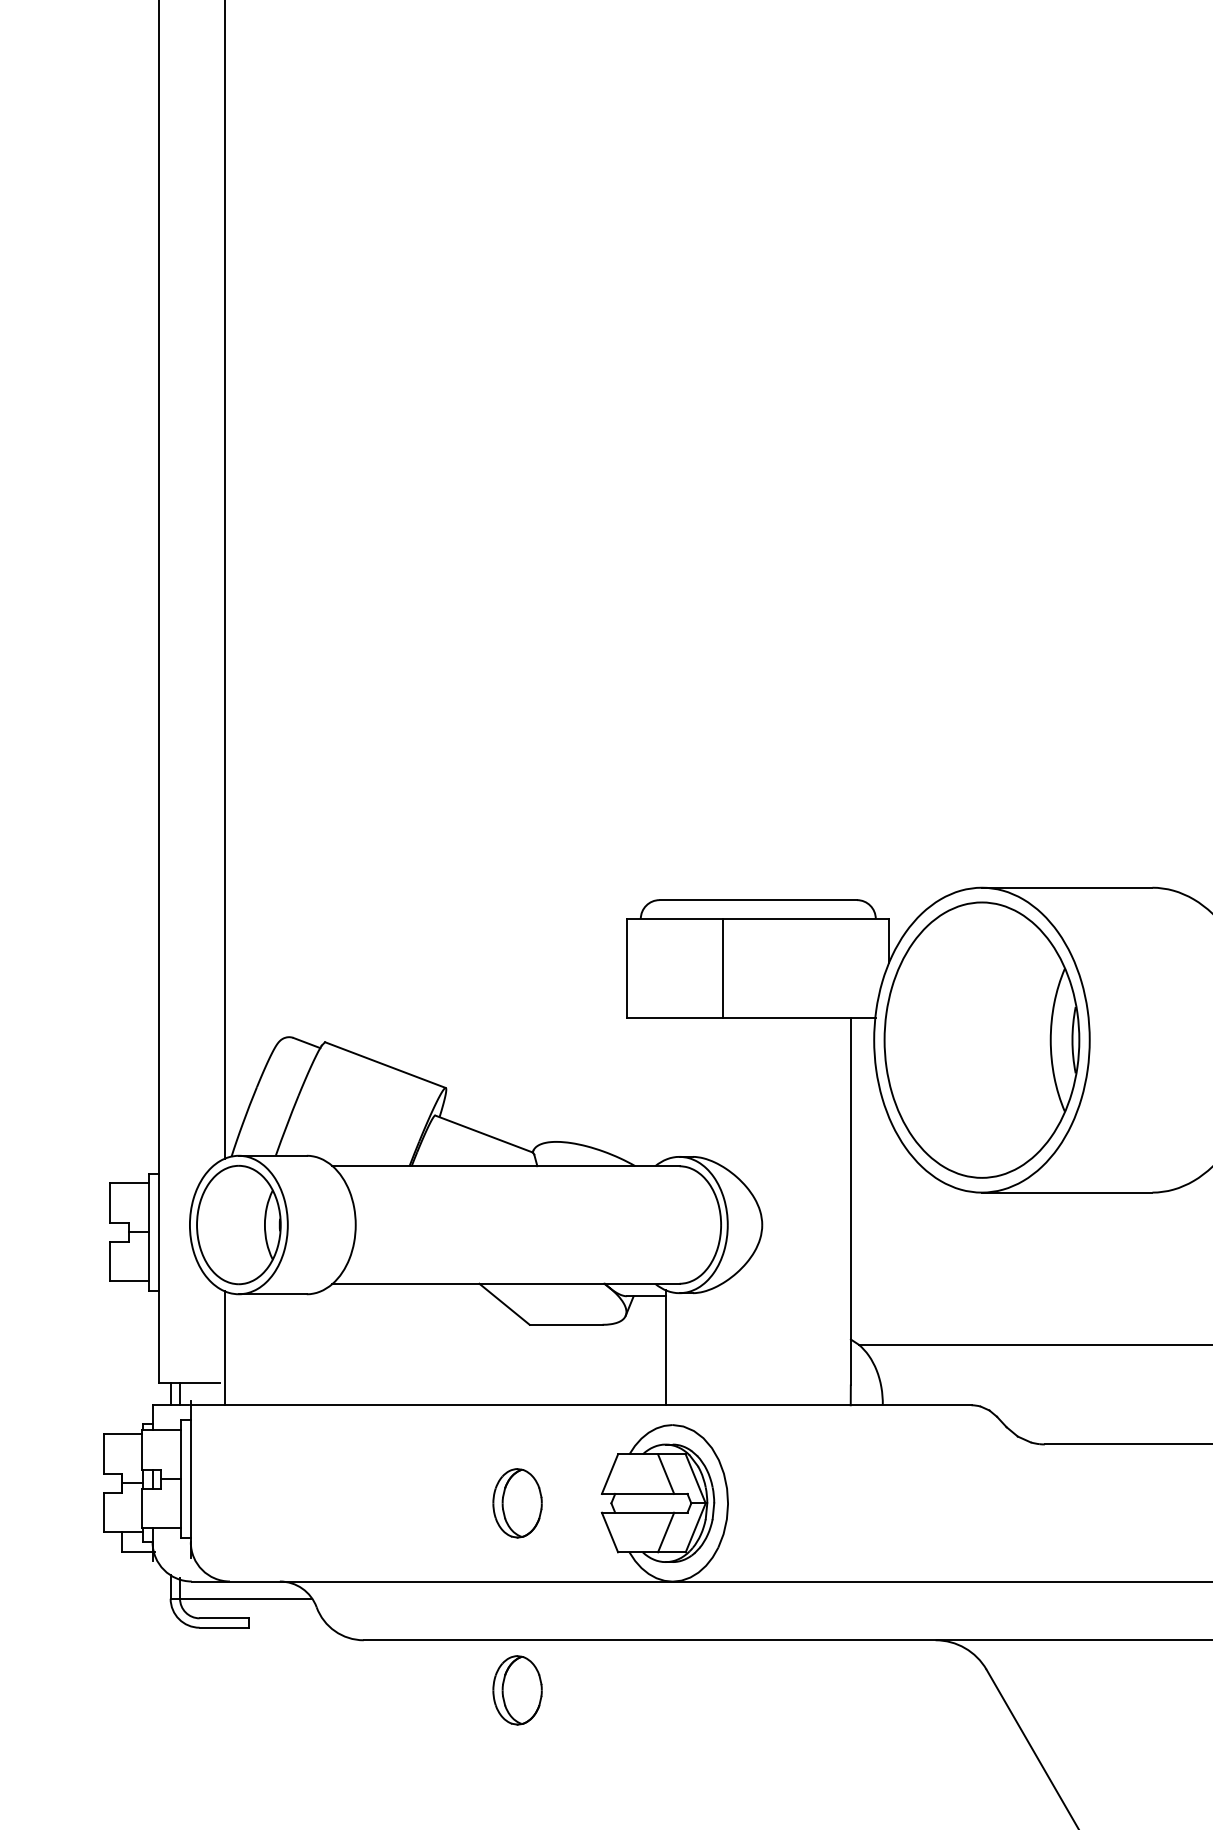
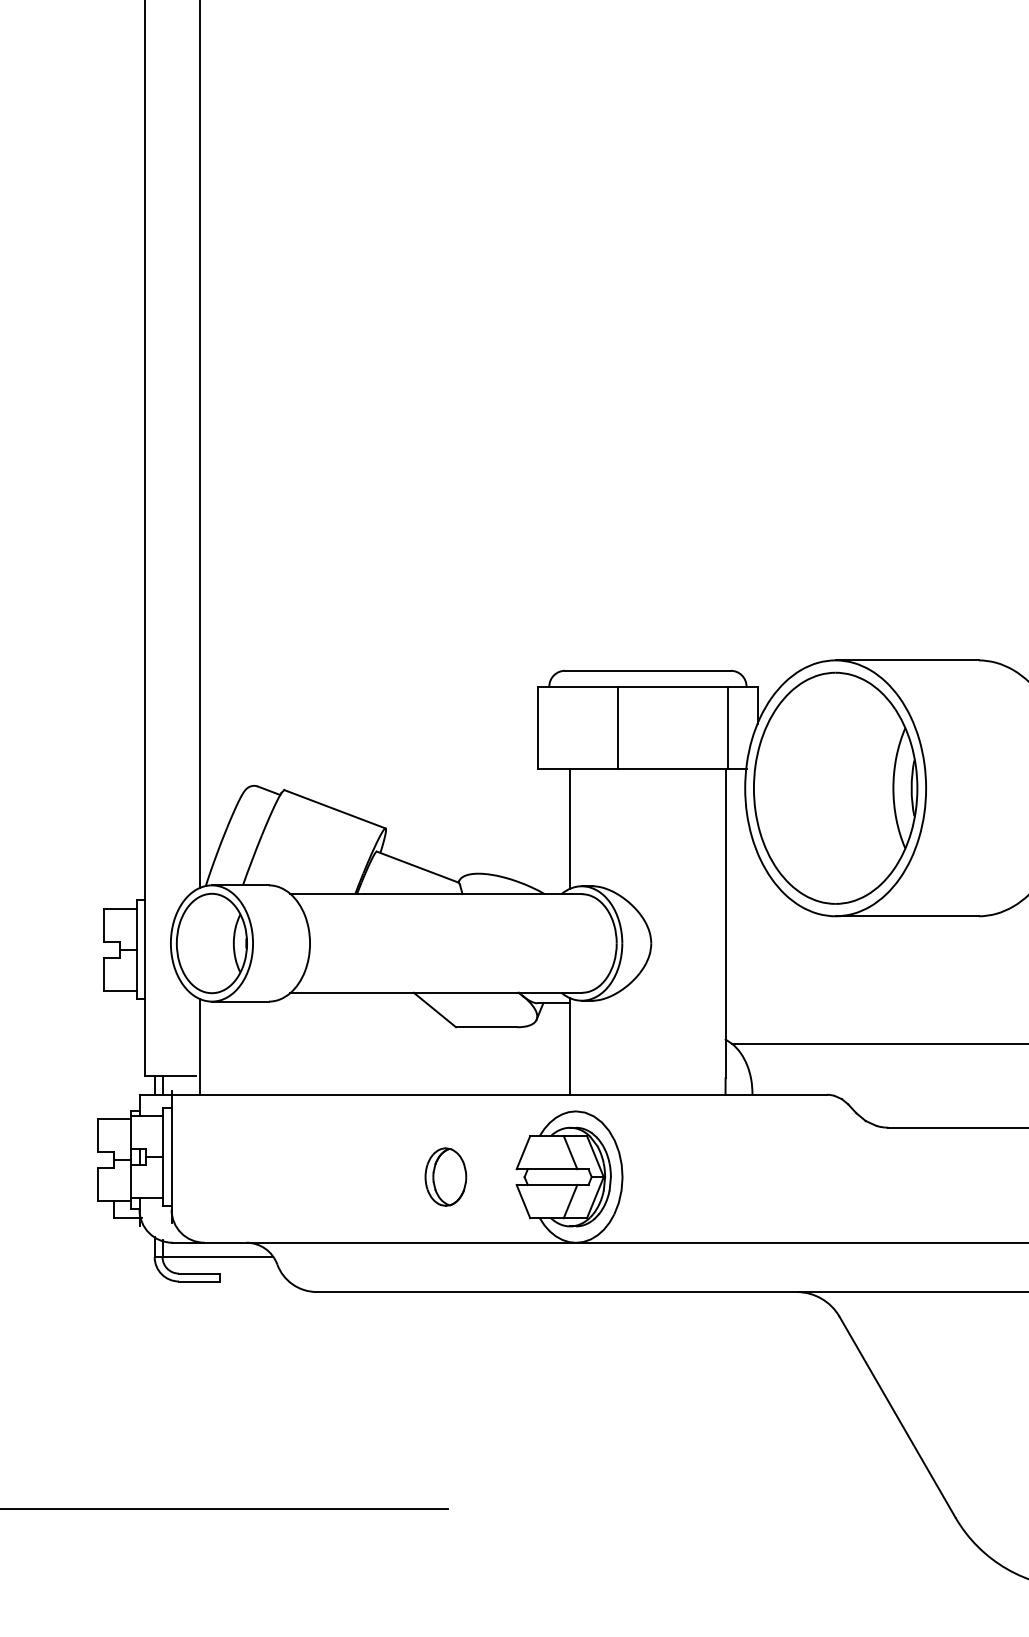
line: (854, 967) -> (728, 727), added
line: (666, 1088) -> (570, 828), added
part: (517, 1689) -> (445, 1333), removed

